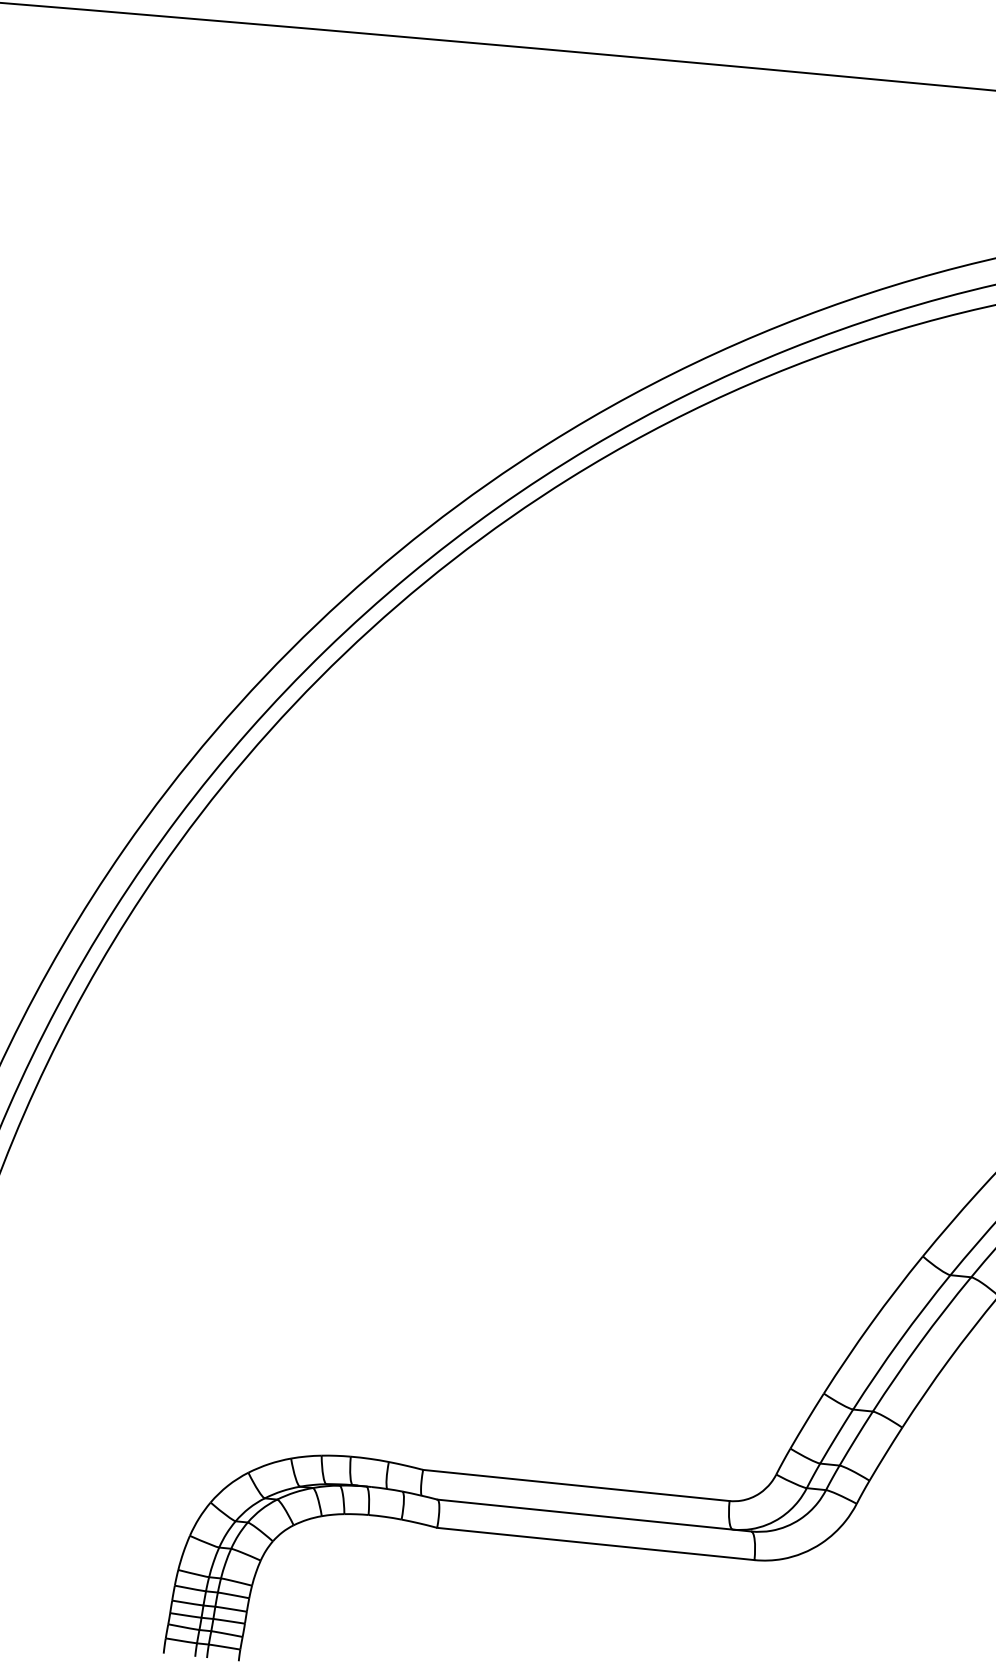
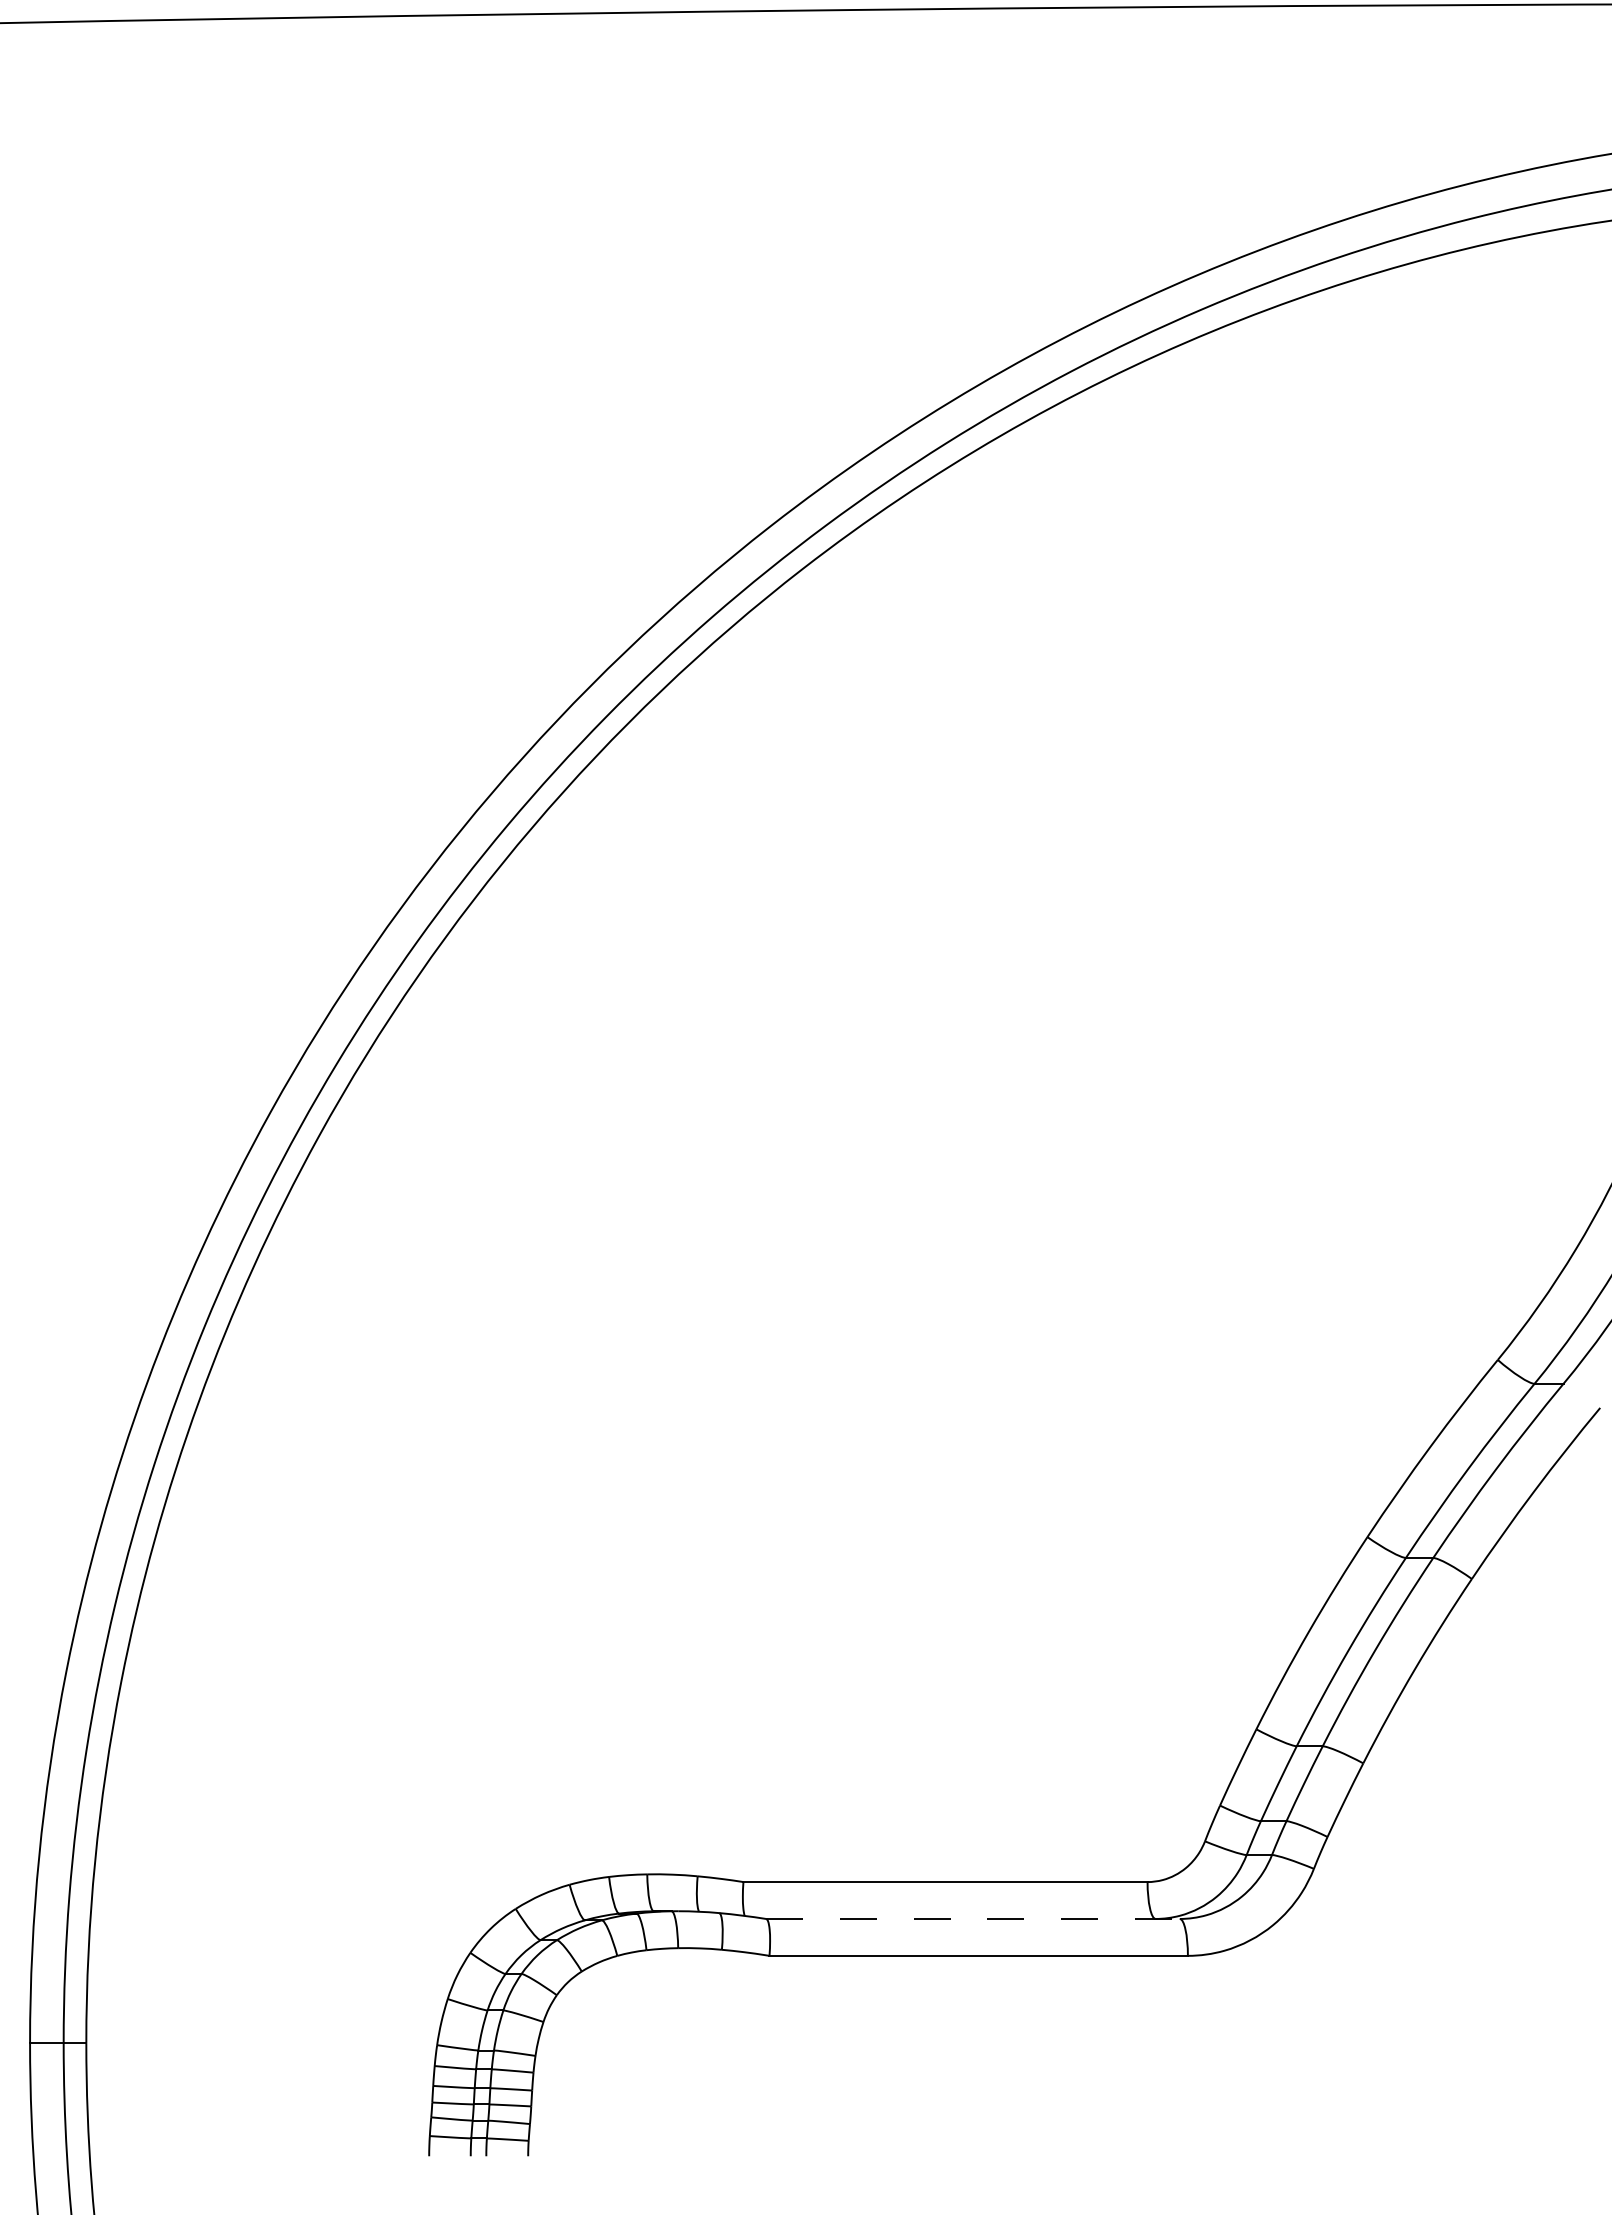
line: (594, 1515) -> (972, 1918), solid -> dashed

